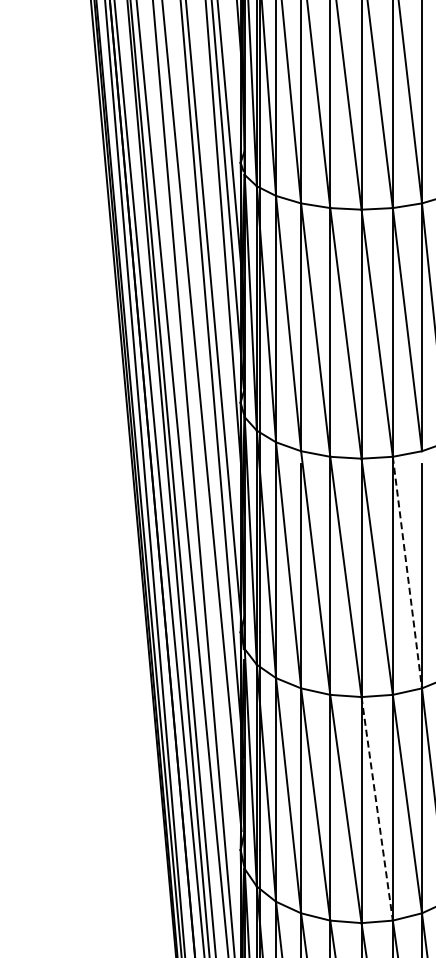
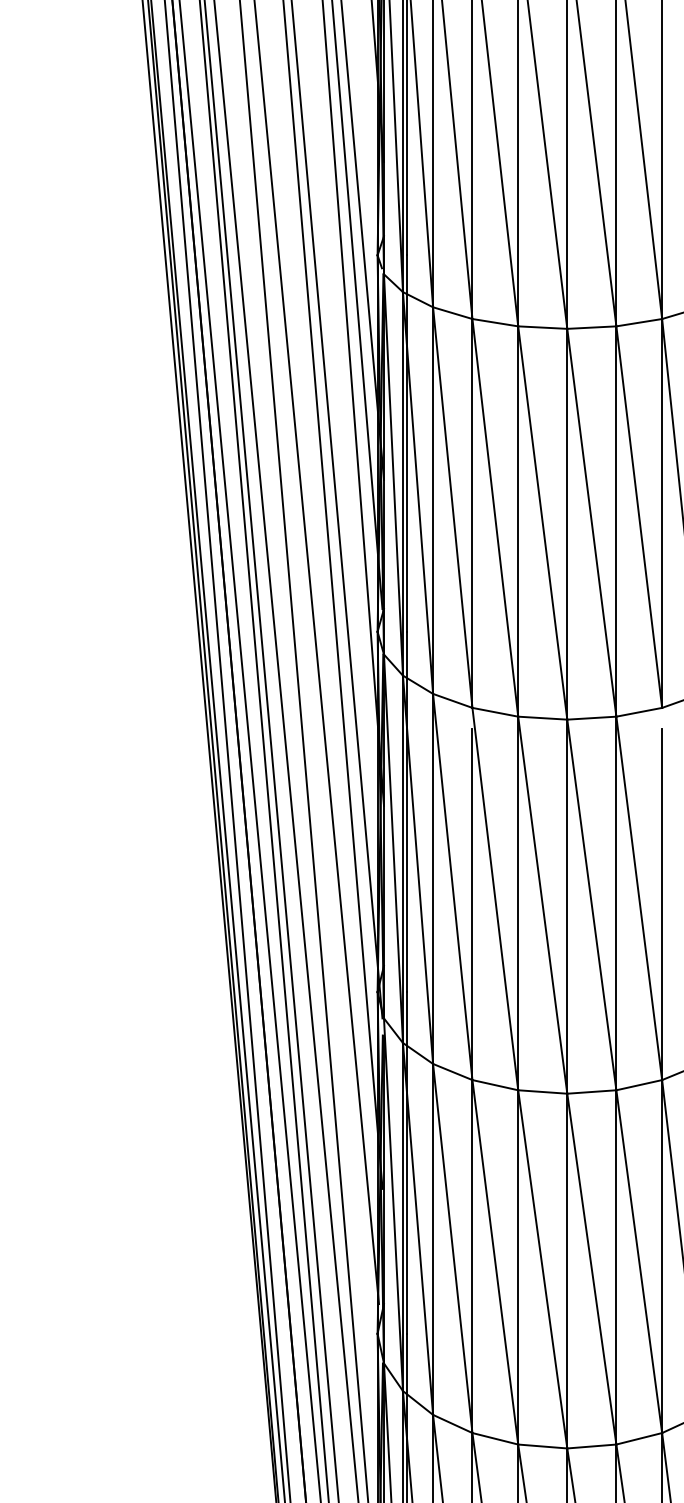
line: (407, 572) -> (639, 898), dashed -> solid
line: (377, 808) -> (592, 1268), dashed -> solid

